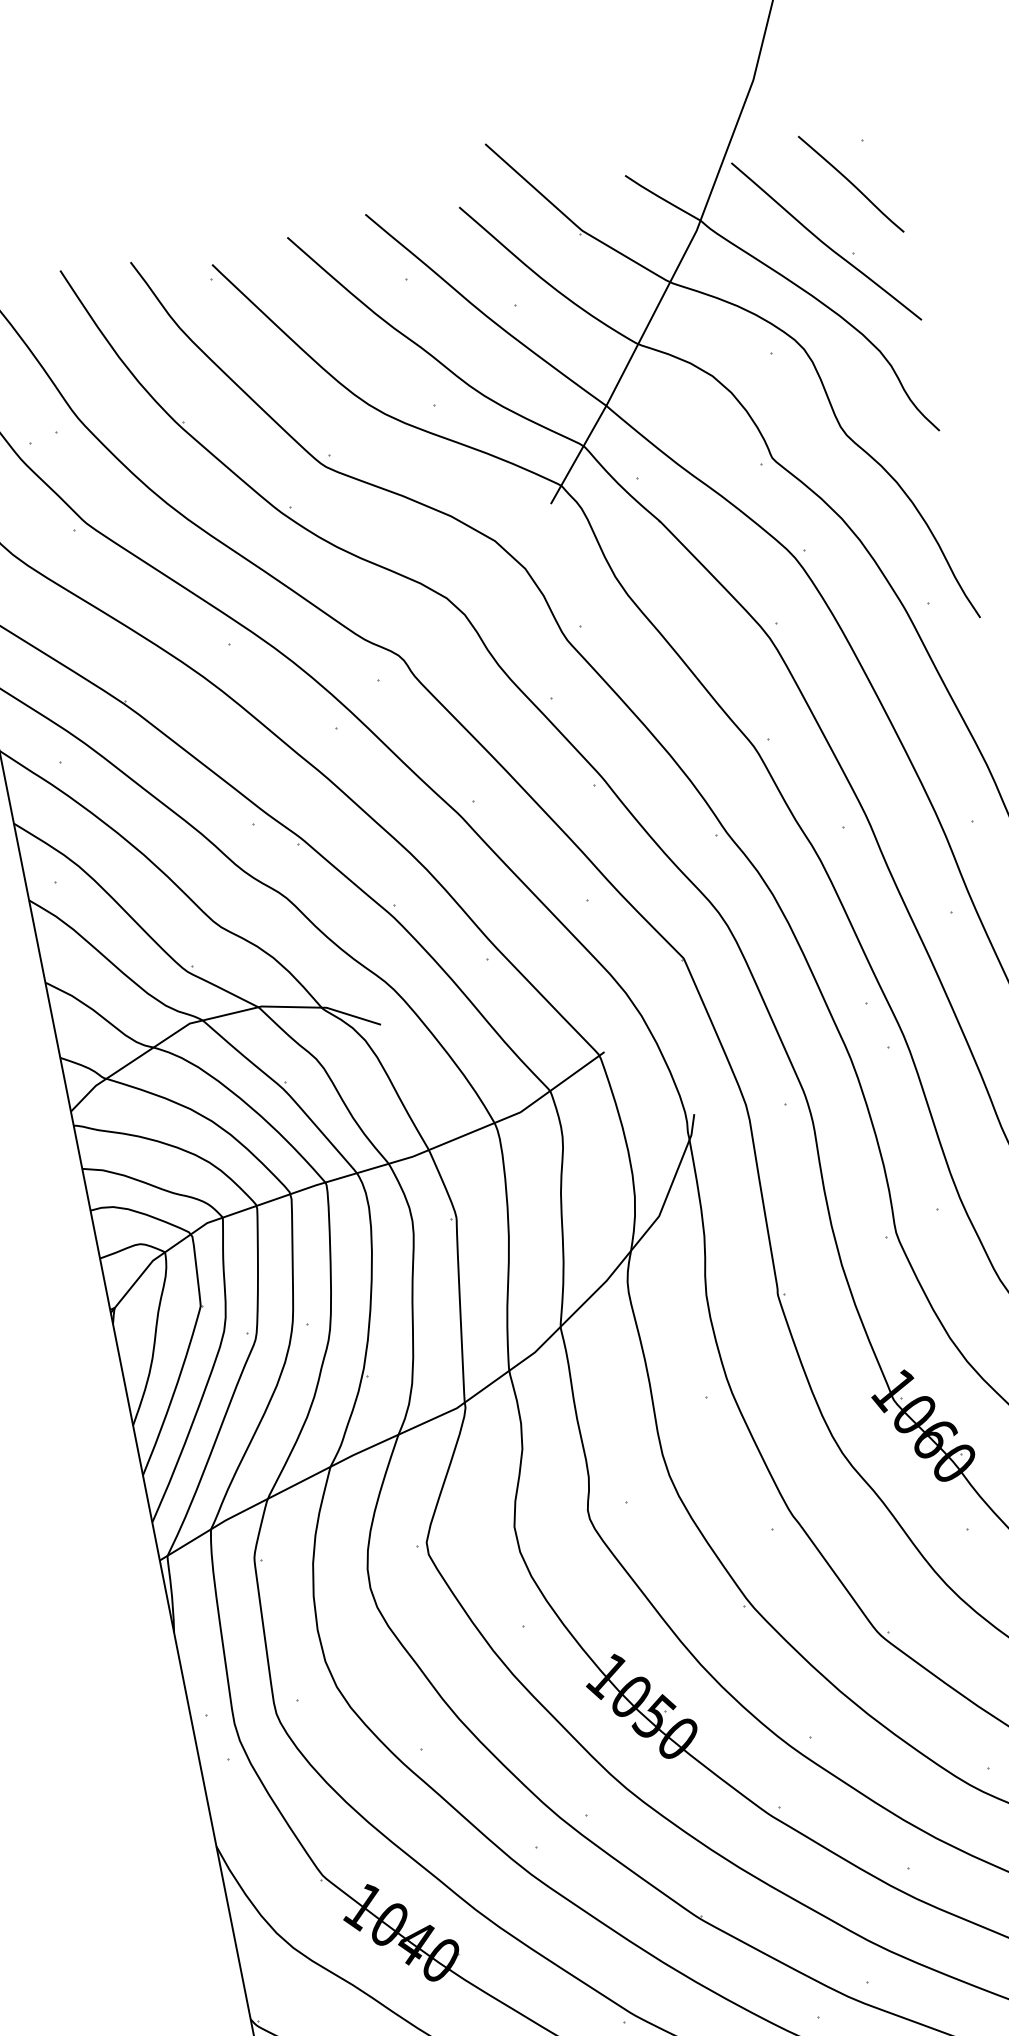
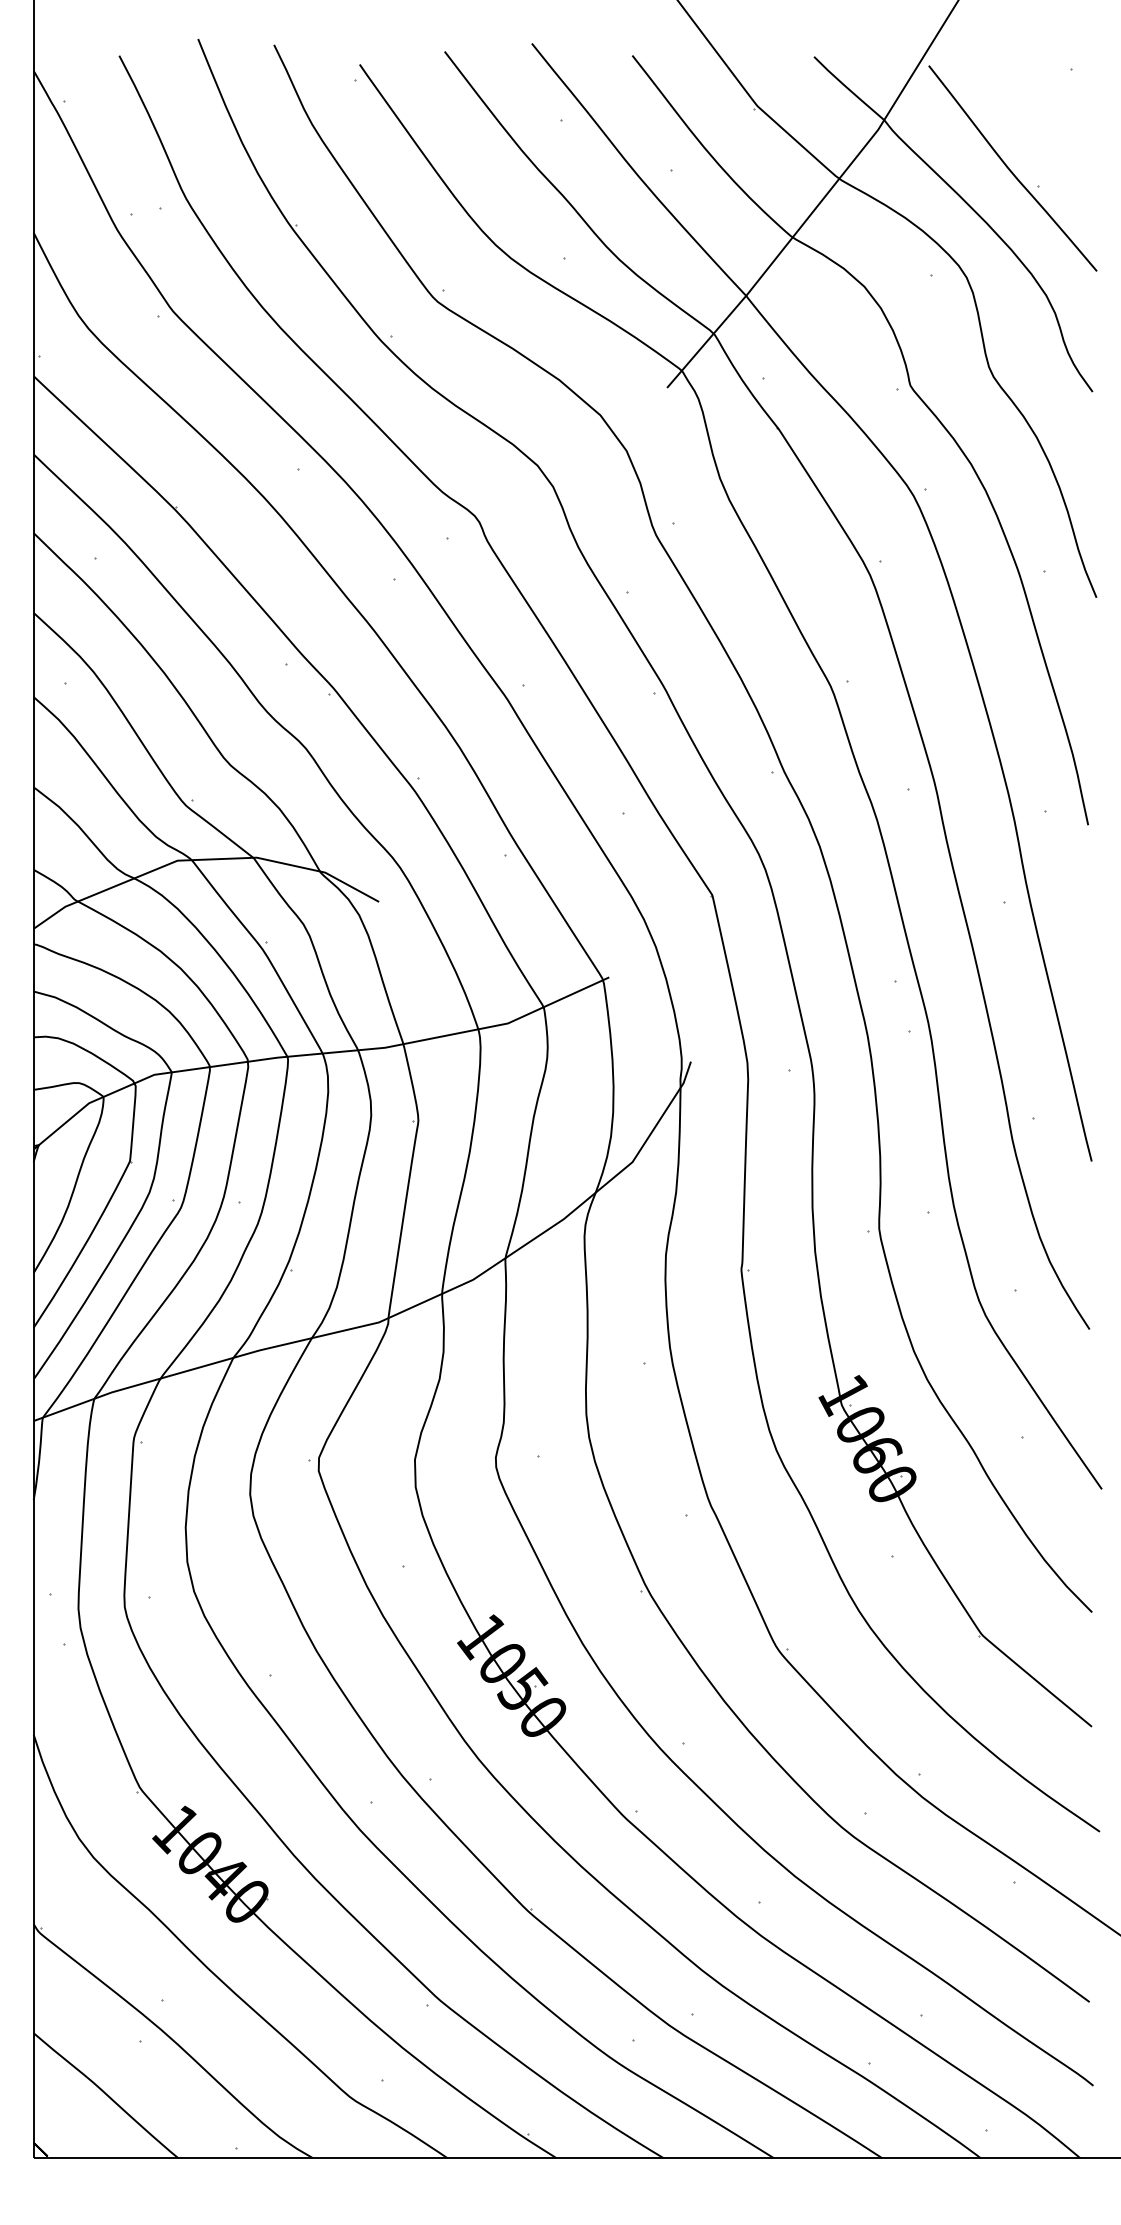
curve: (850, 183) -> (1050, 112), removed

